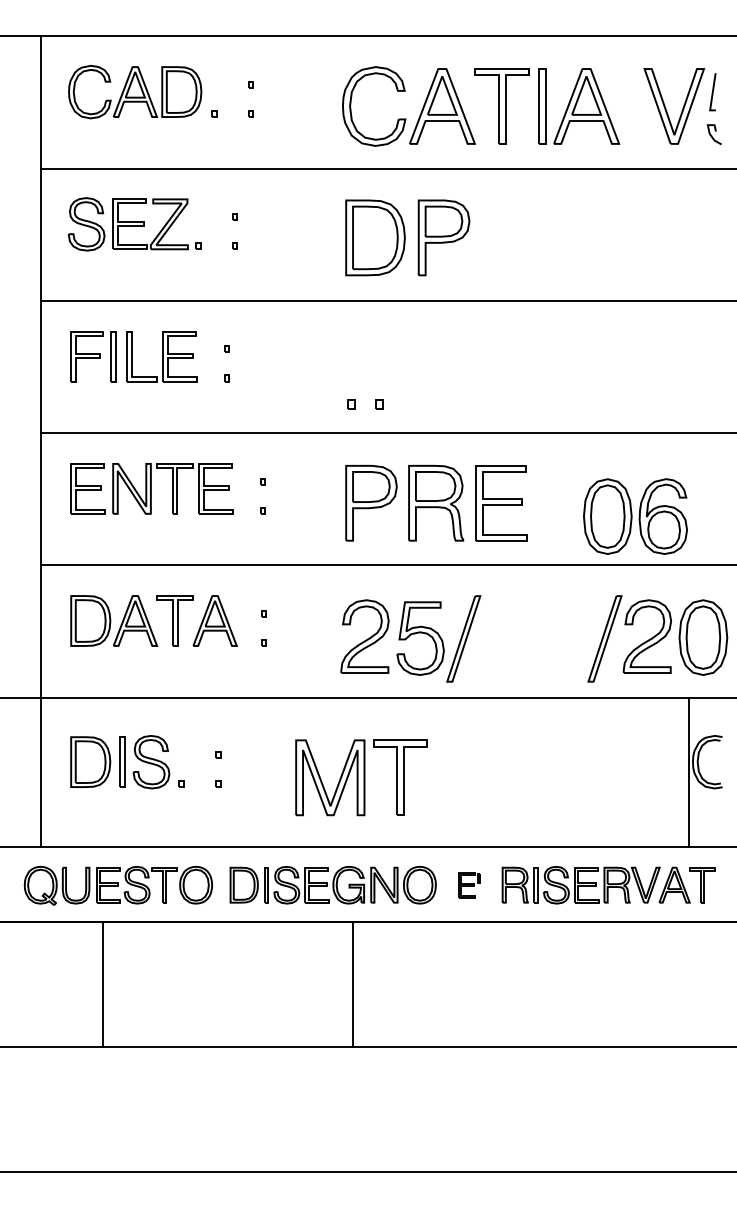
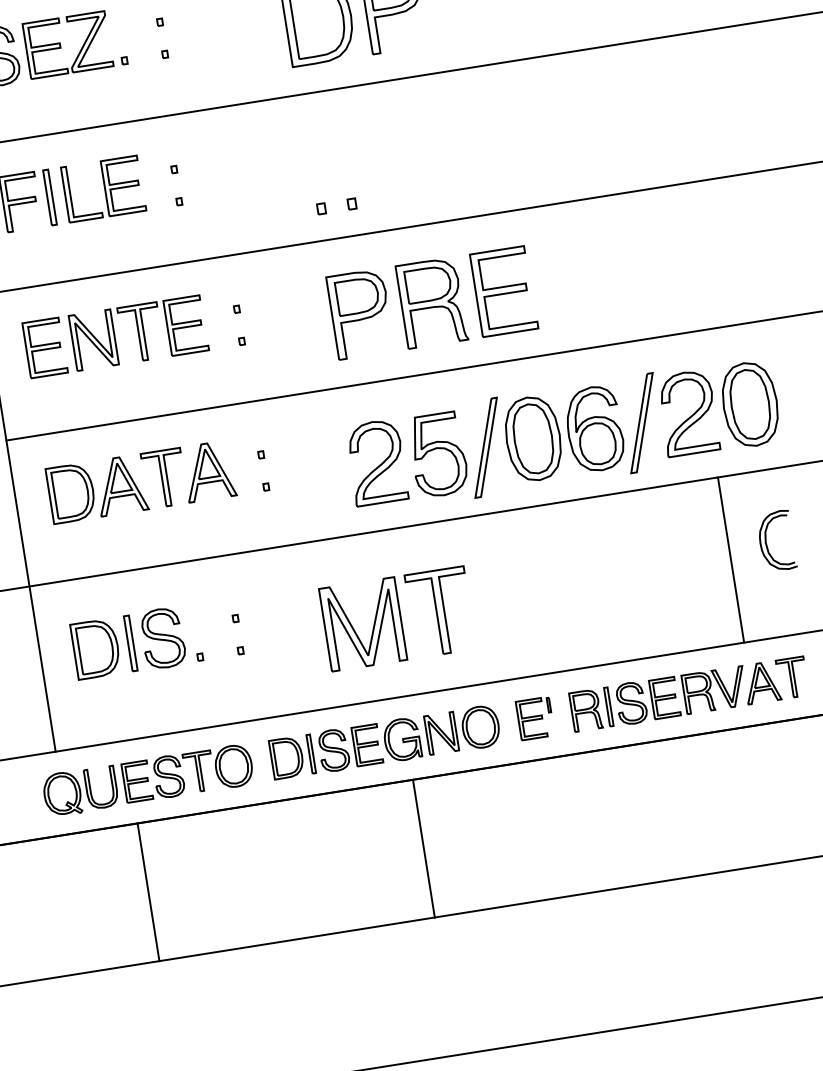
part: (635, 516) -> (563, 433), moved
line: (688, 772) -> (730, 560), moved
part: (468, 885) -> (534, 719), size x1.43

